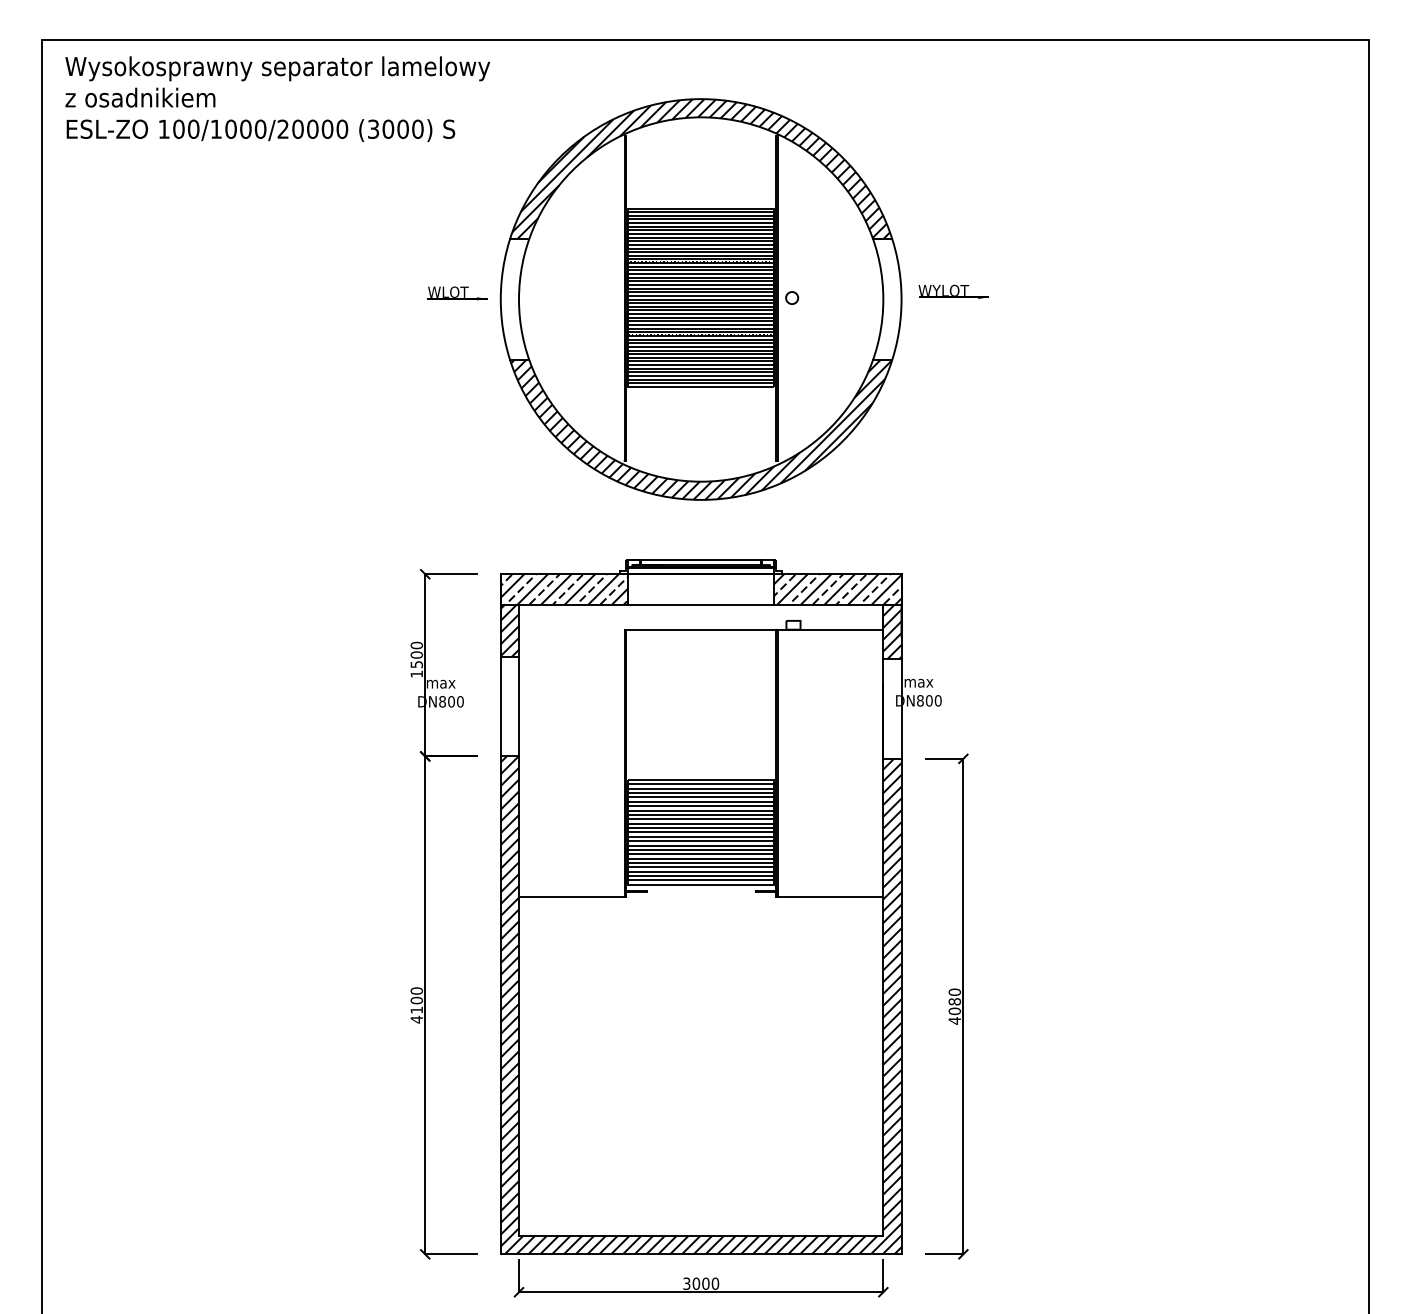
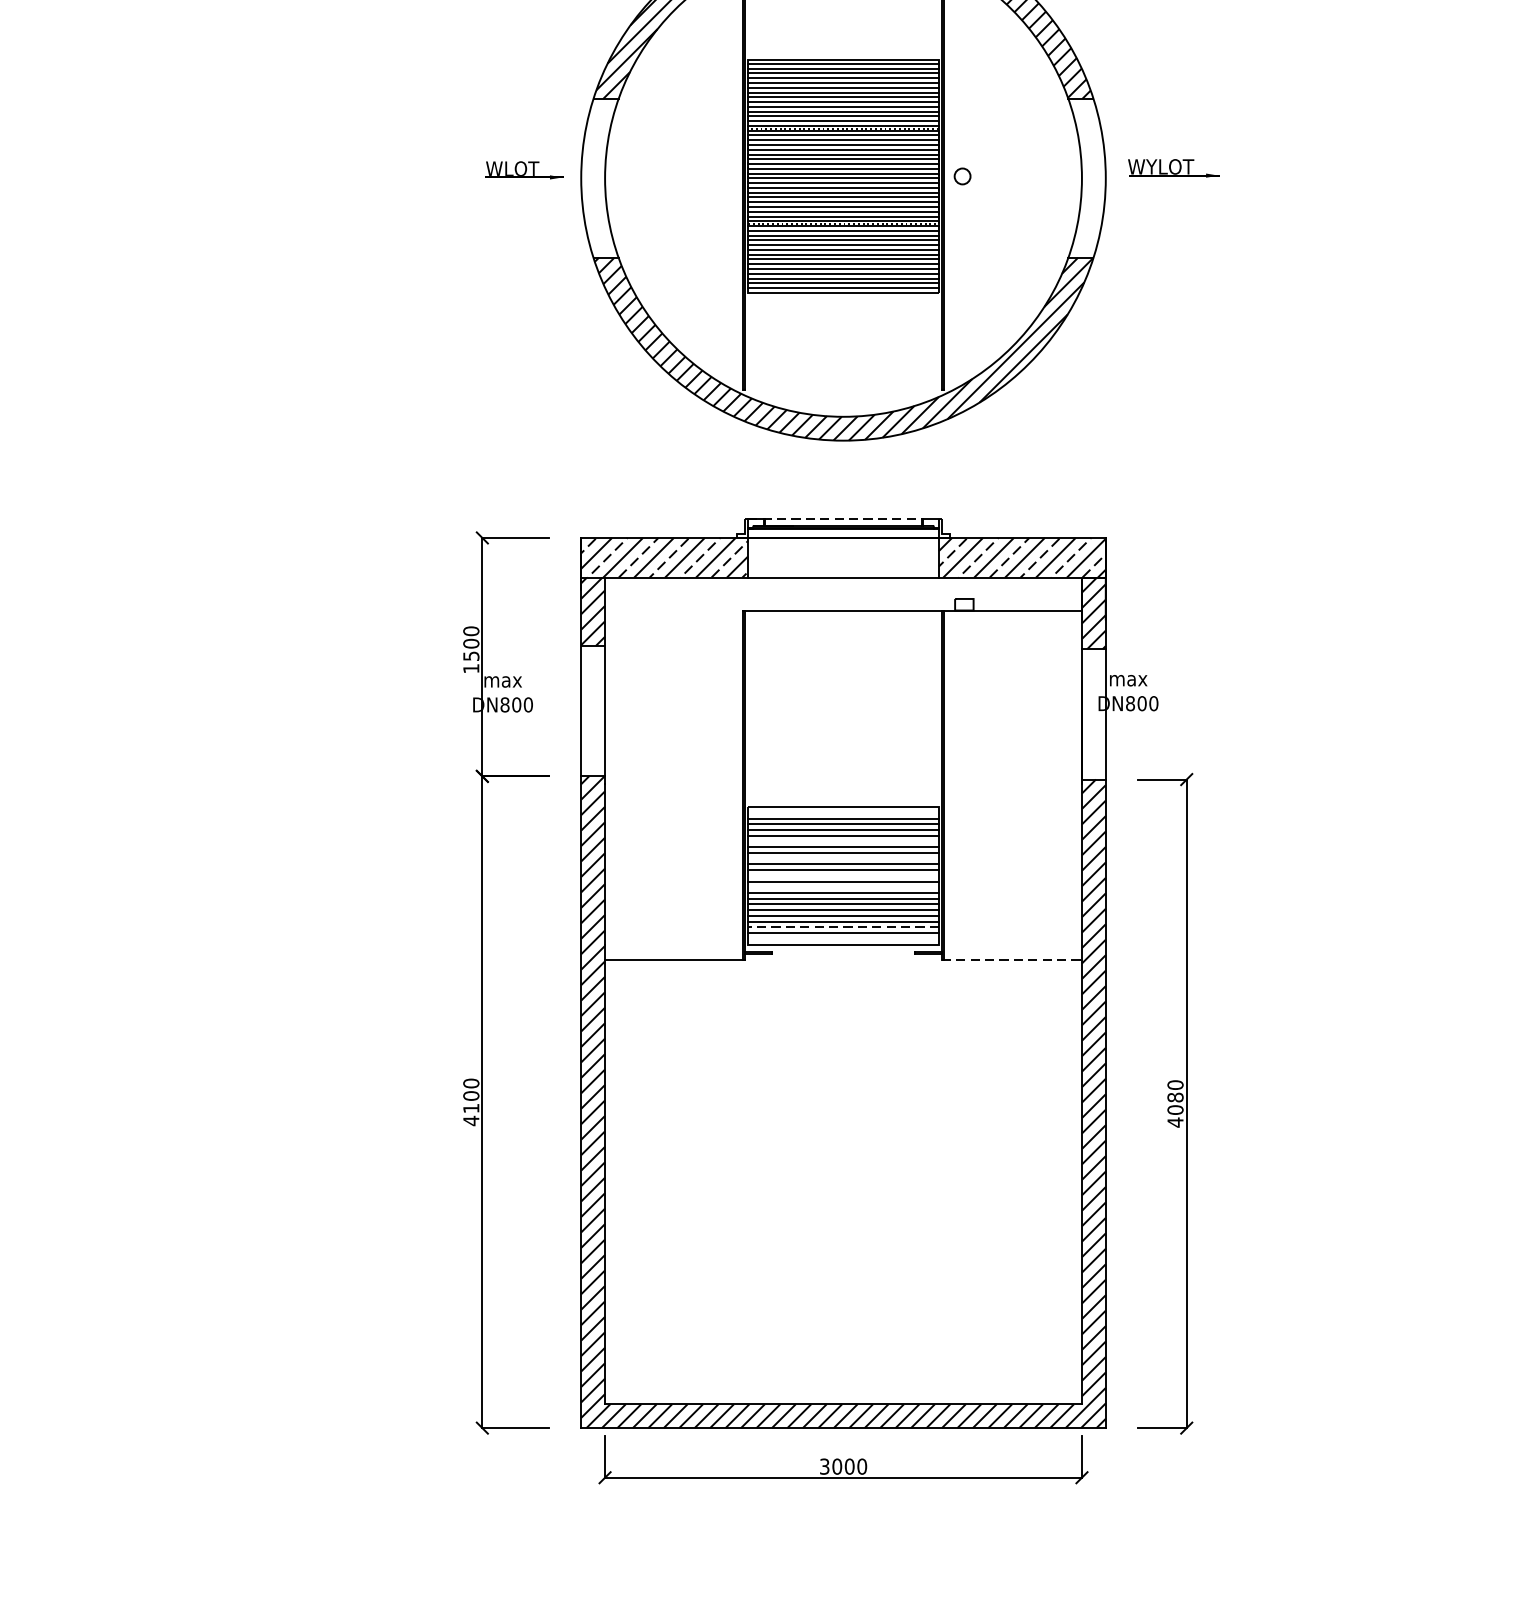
line: (695, 559) -> (836, 518), solid -> dashed
line: (701, 784) -> (843, 813), removed
line: (701, 806) -> (843, 841), removed
line: (701, 819) -> (843, 858), removed
line: (701, 832) -> (843, 875), removed
line: (701, 841) -> (843, 887), removed
line: (701, 871) -> (843, 927), solid -> dashed
line: (701, 880) -> (843, 938), removed
line: (829, 897) -> (1011, 961), solid -> dashed

